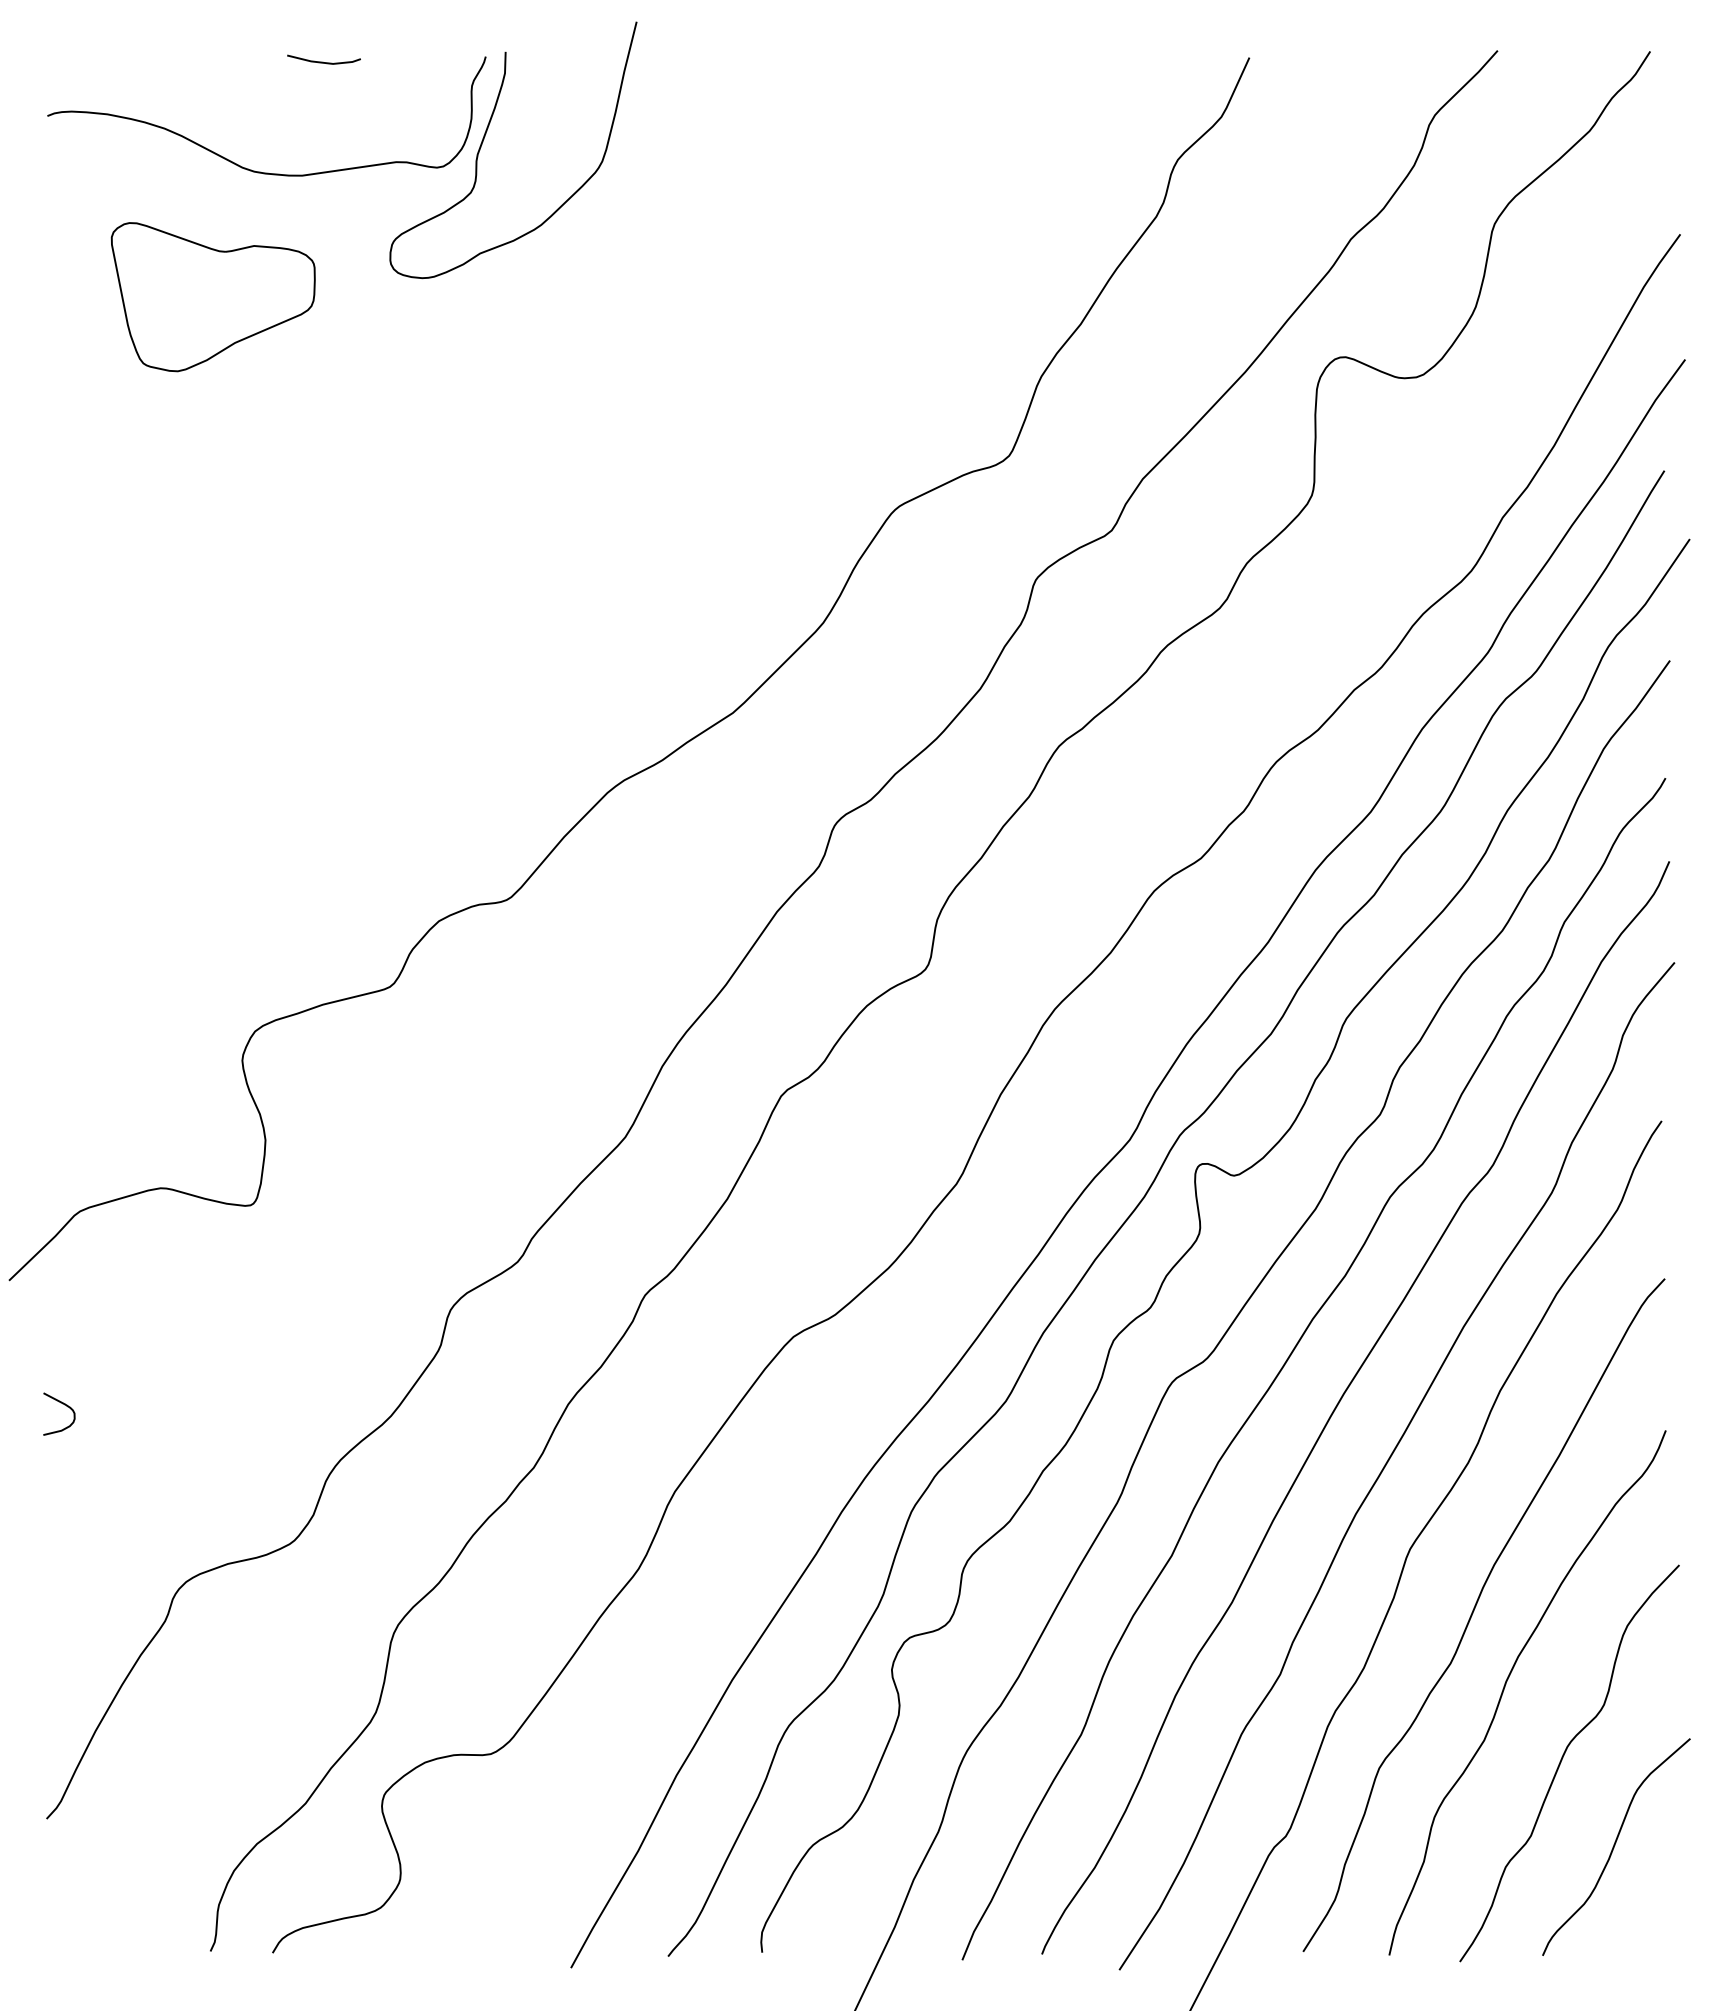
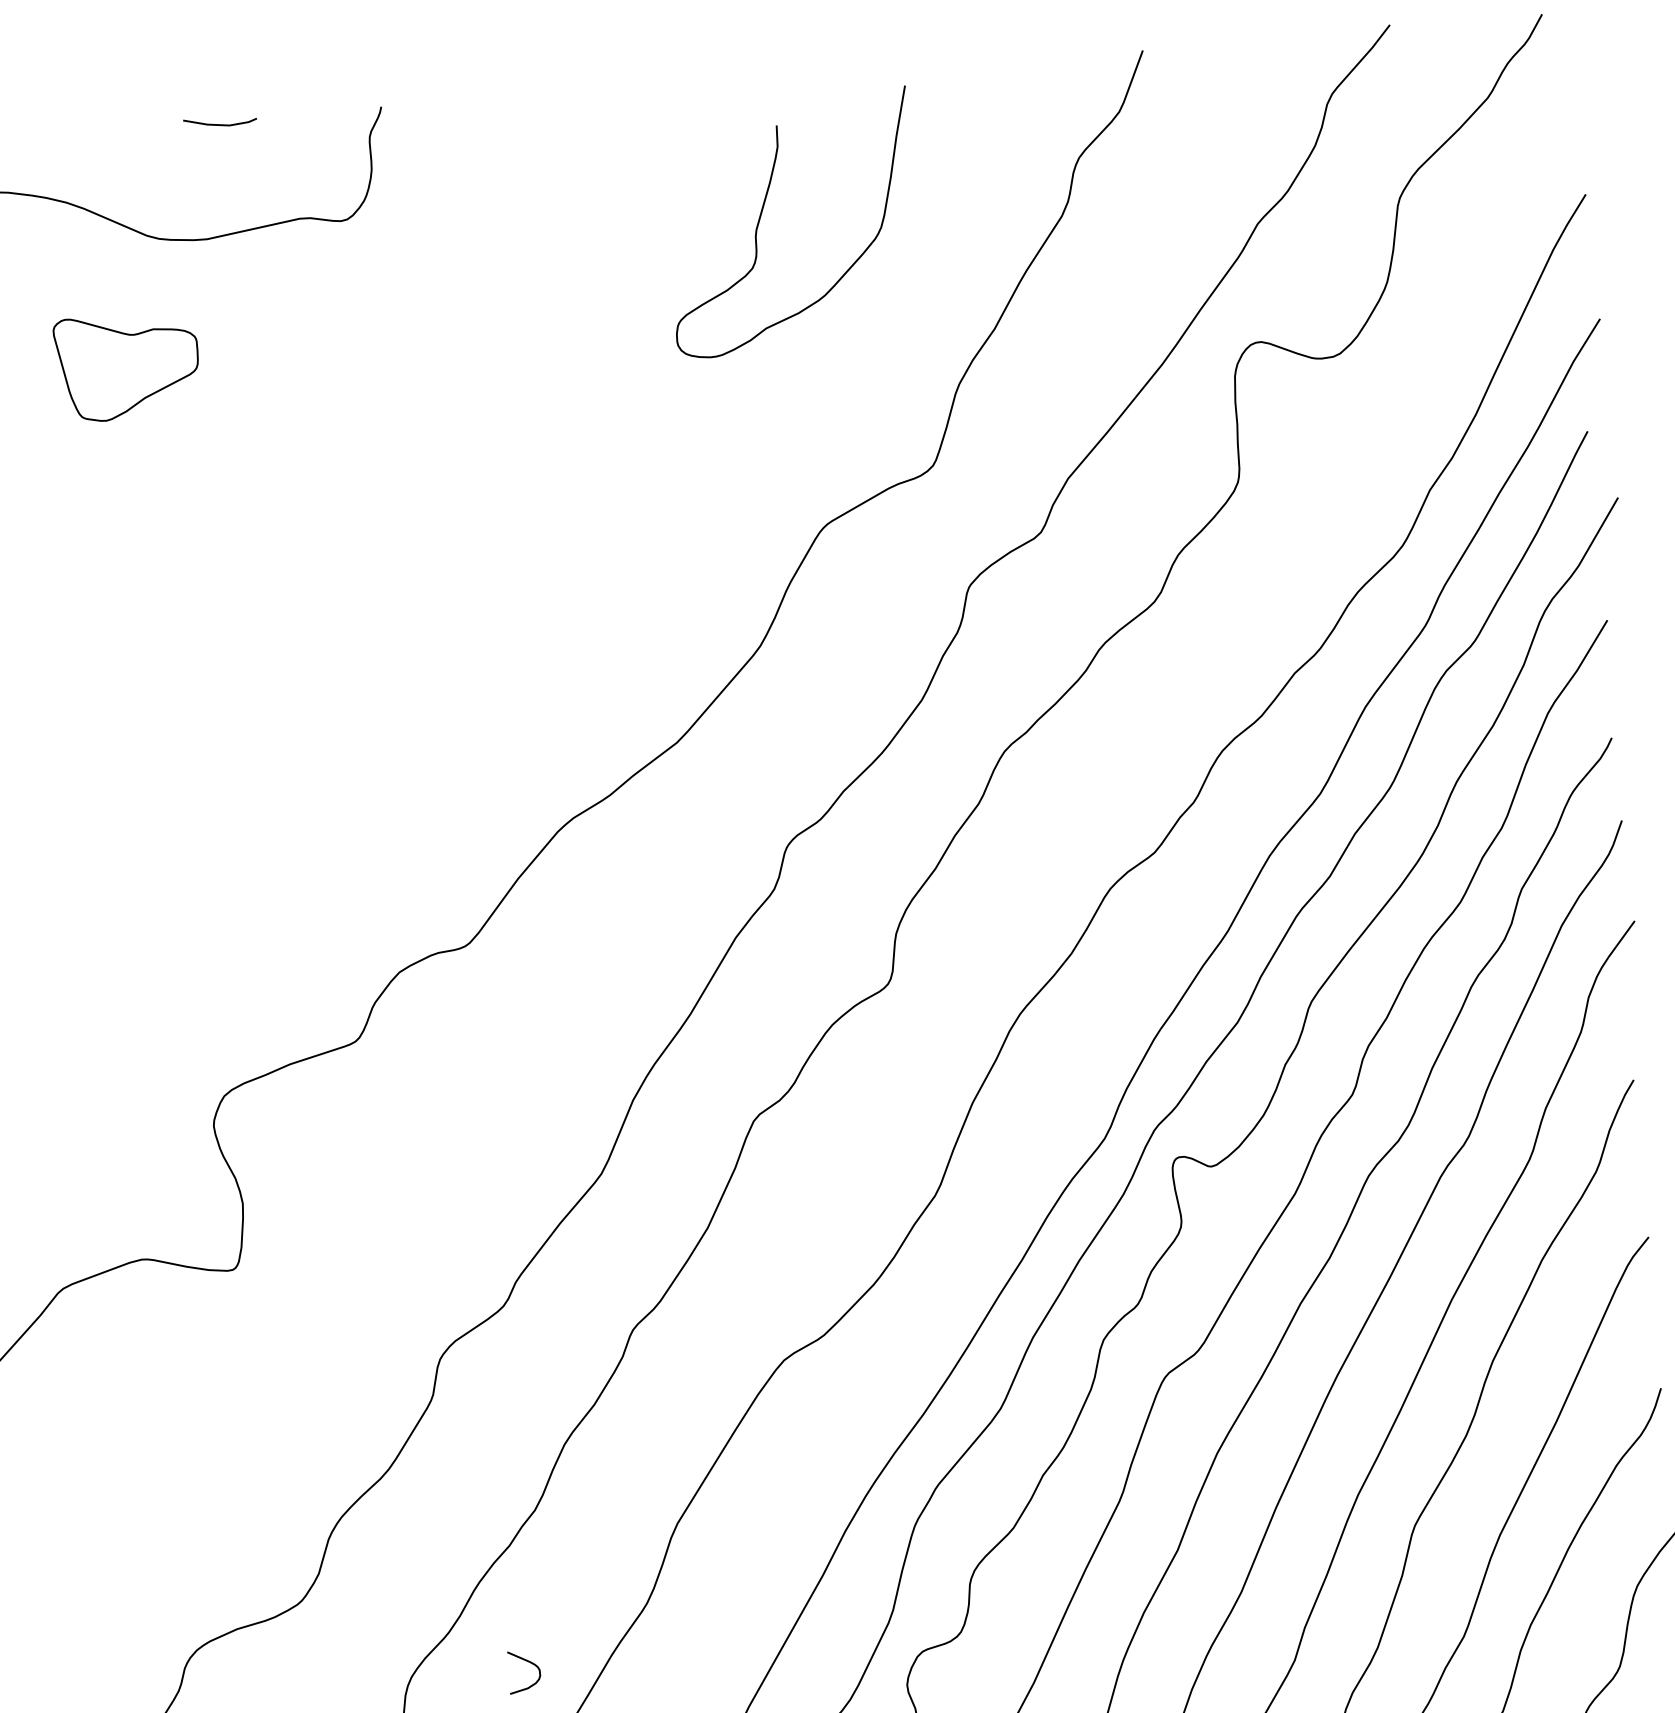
curve: (484, 139) -> (762, 214), moved
part: (212, 297) -> (126, 367), size x0.7
curve: (64, 1405) -> (529, 1662), moved

